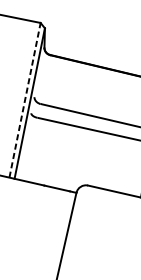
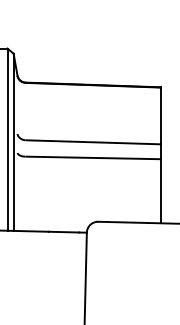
line: (25, 100) -> (7, 139), dashed -> solid

